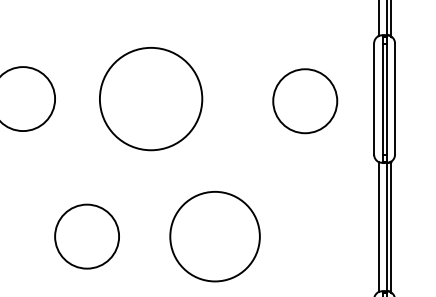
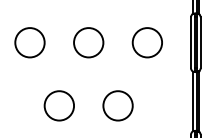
circle: (150, 98) -> (88, 42), size x0.62
circle: (303, 100) -> (146, 42), moved
circle: (213, 235) -> (117, 105), size x0.71

